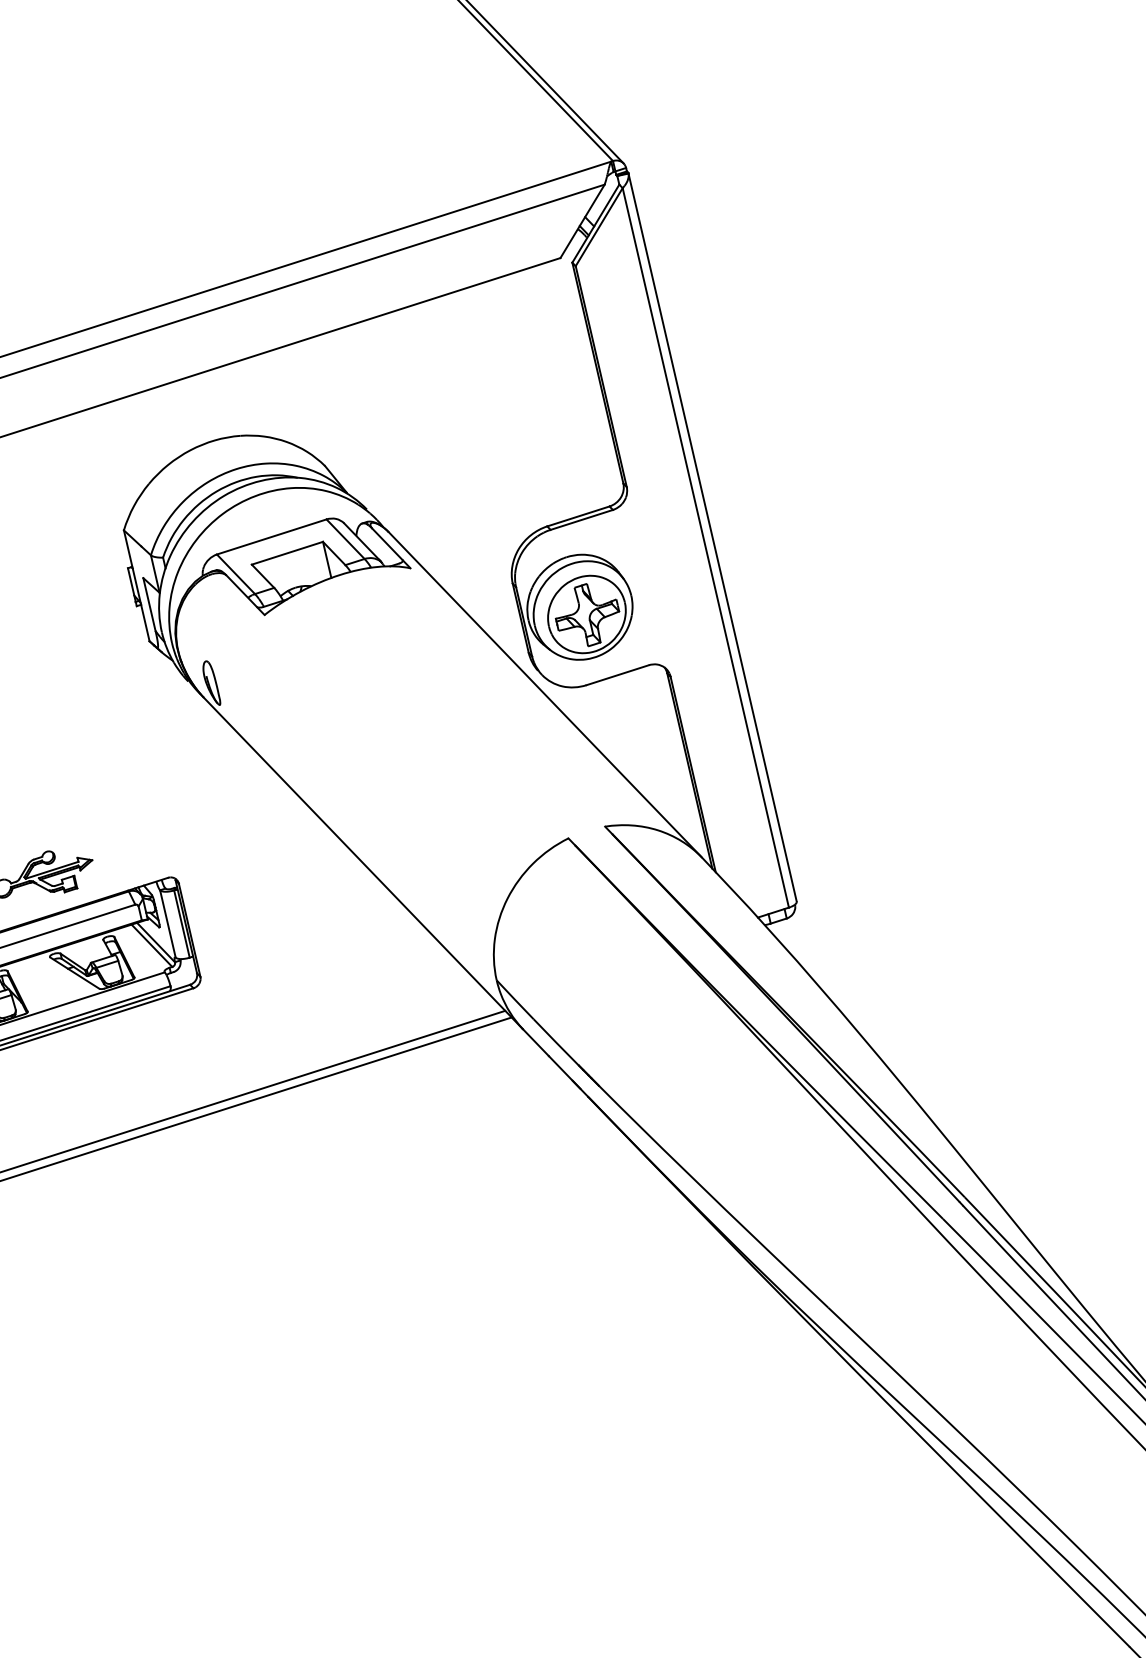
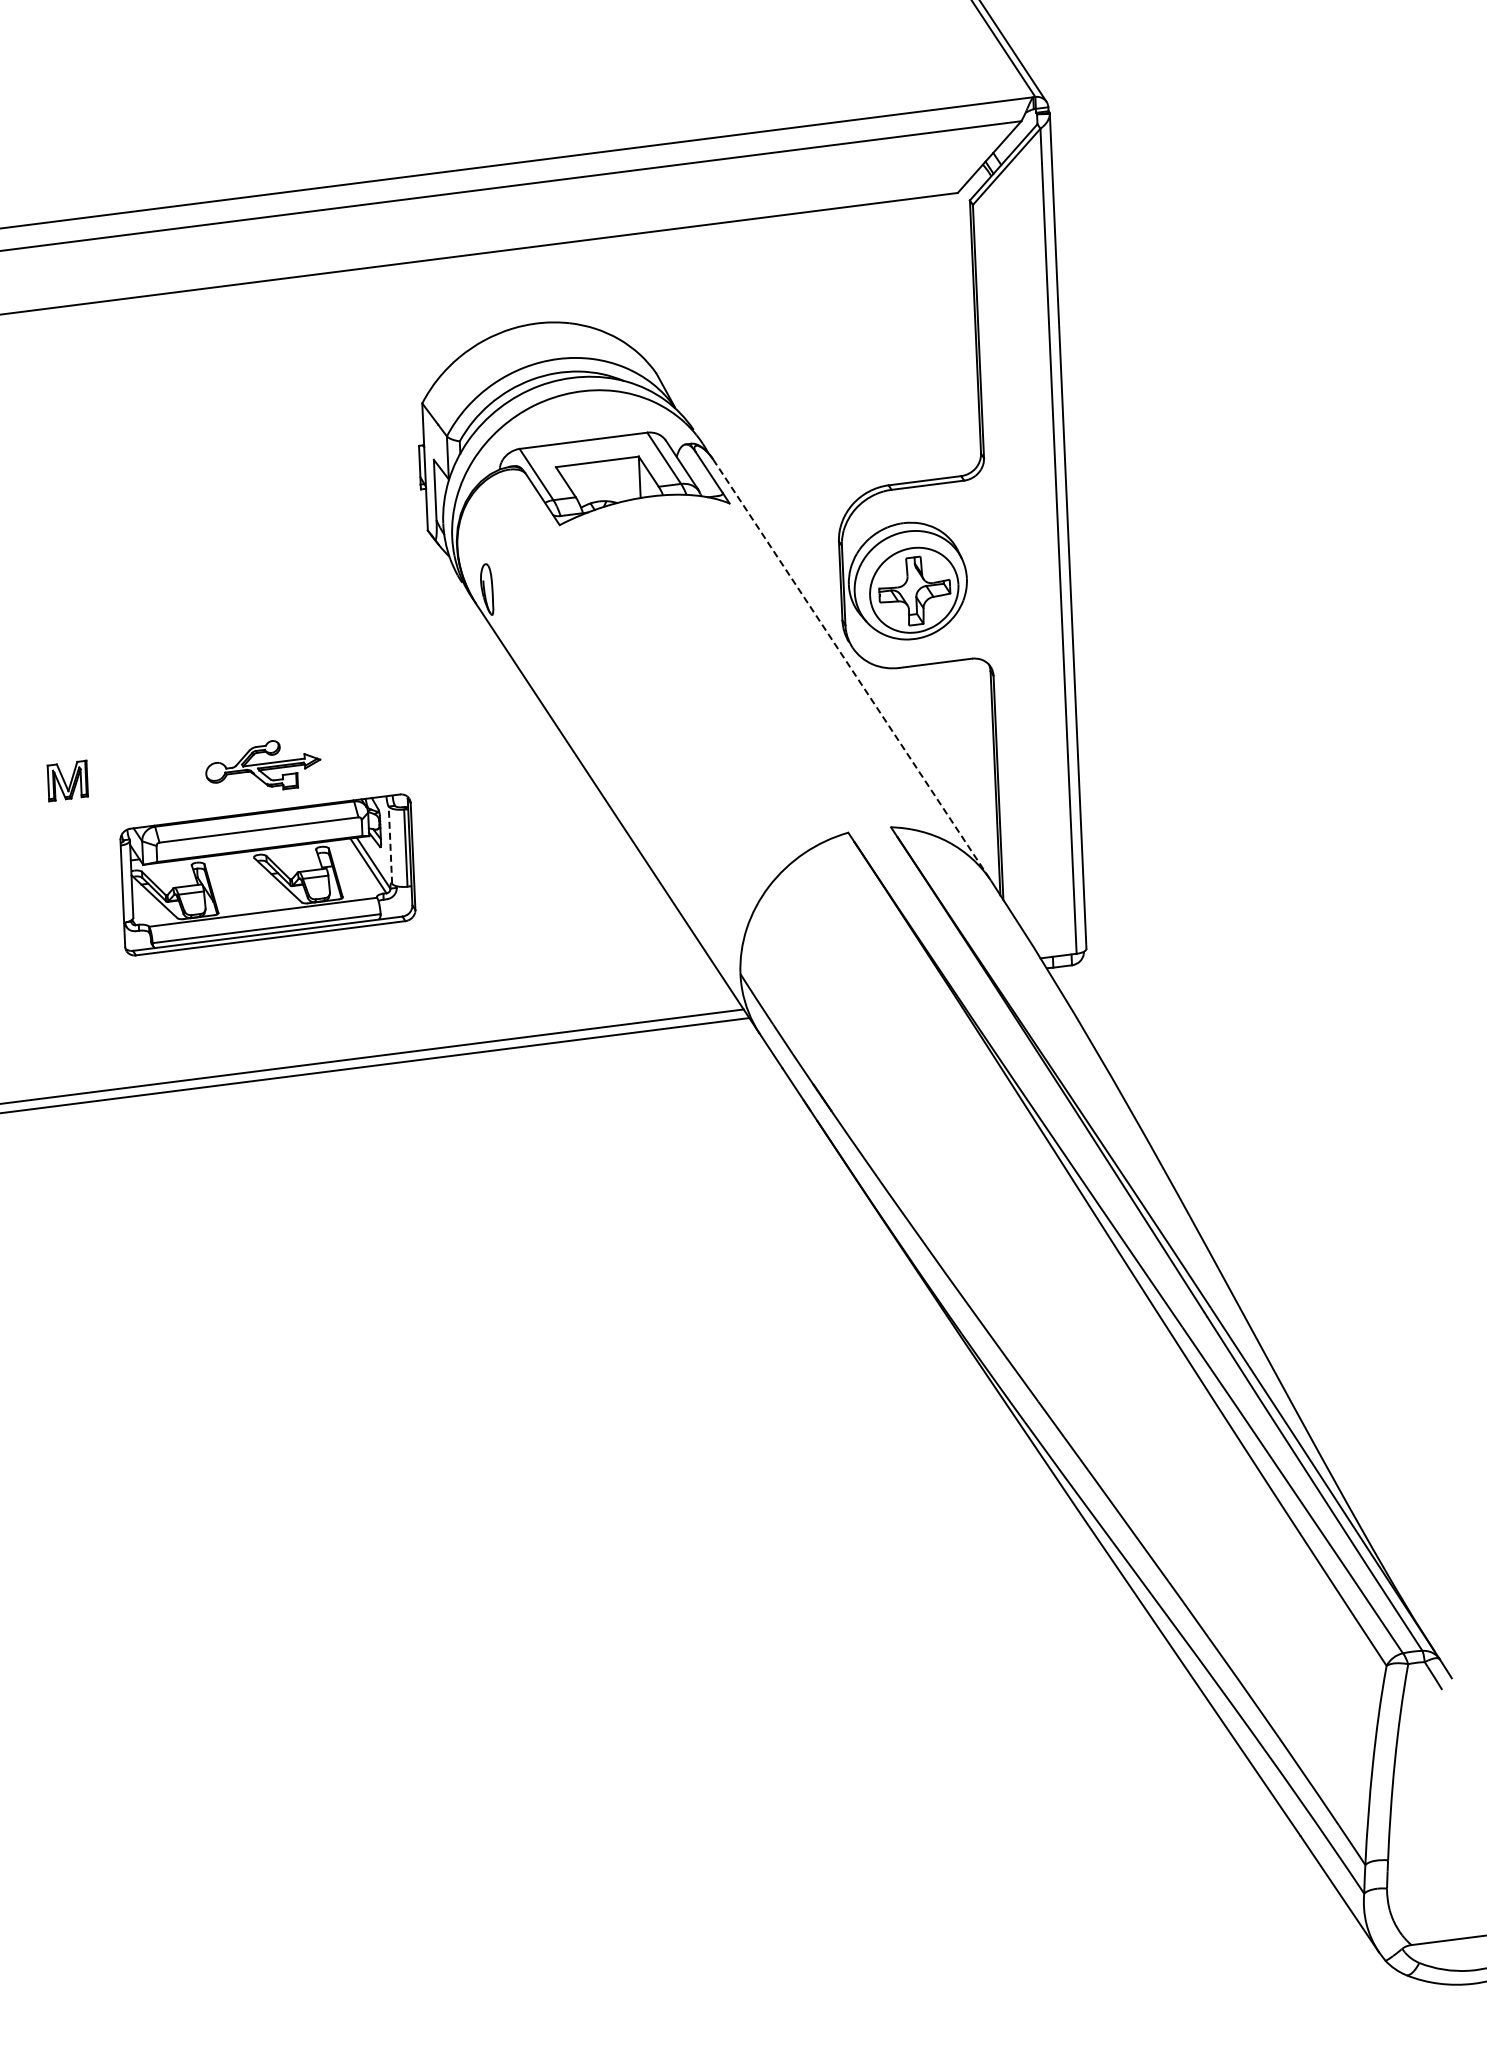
line: (545, 695) -> (852, 670), solid -> dashed
line: (168, 924) -> (390, 845), solid -> dashed

